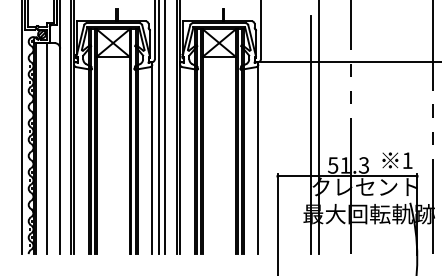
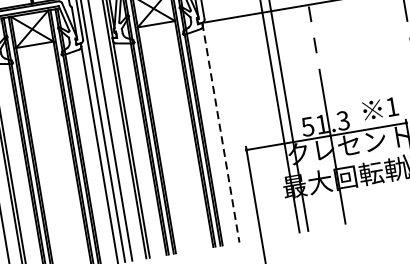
line: (258, 158) -> (221, 133), solid -> dashed

